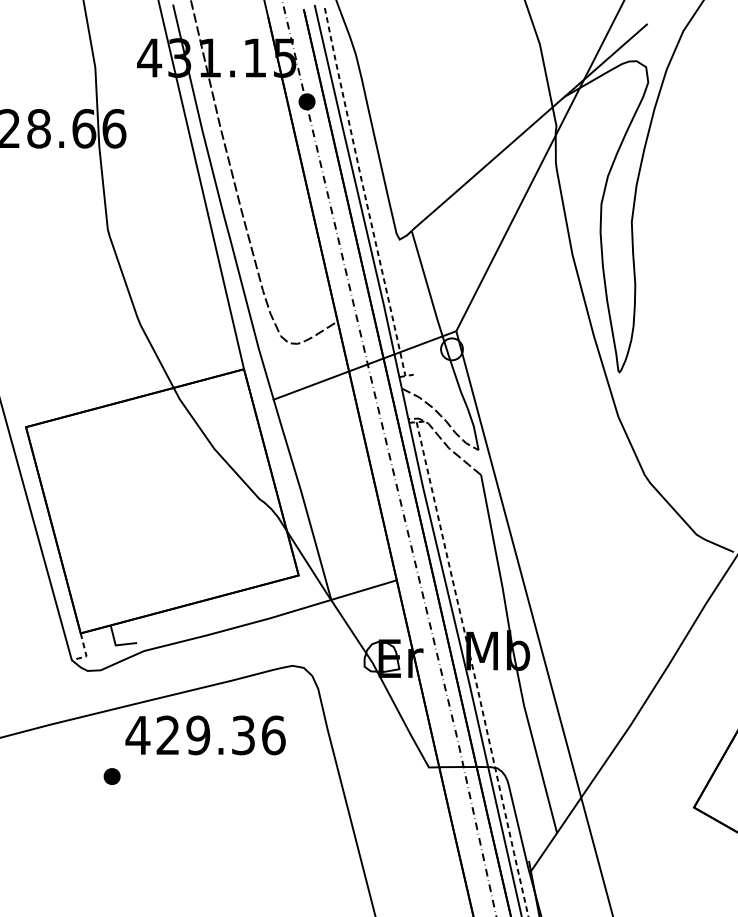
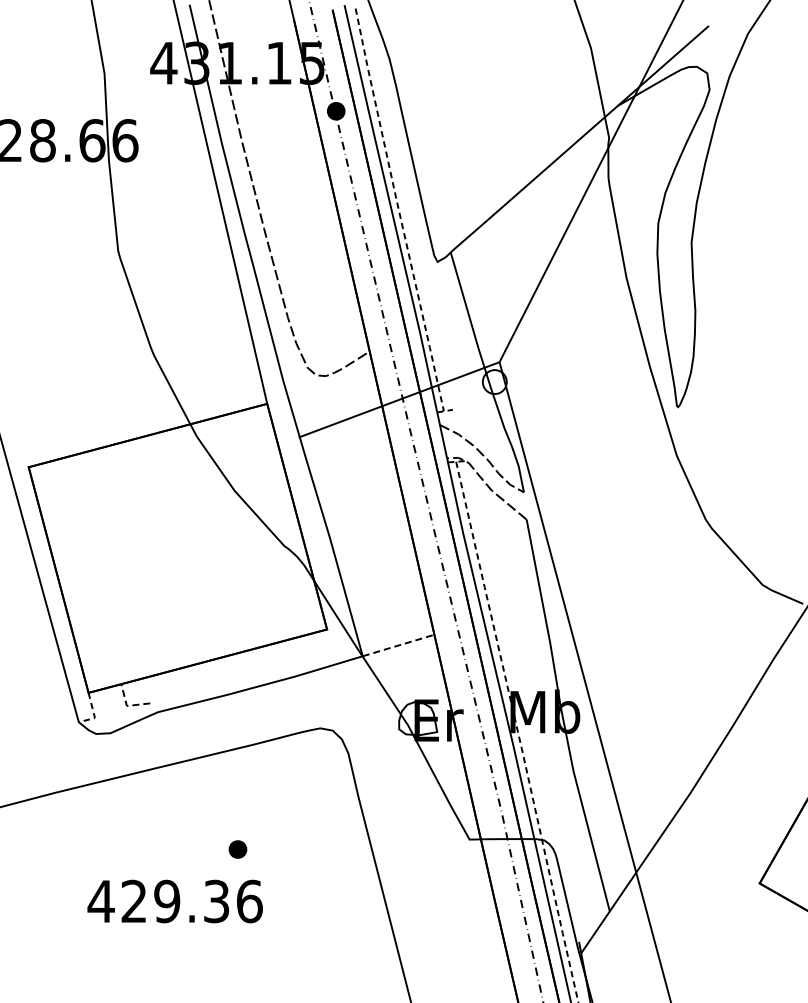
line: (363, 590) -> (398, 645), solid -> dashed
line: (115, 645) -> (126, 706), solid -> dashed
text: (204, 735) -> (174, 901), moved
part: (111, 776) -> (237, 849), moved

